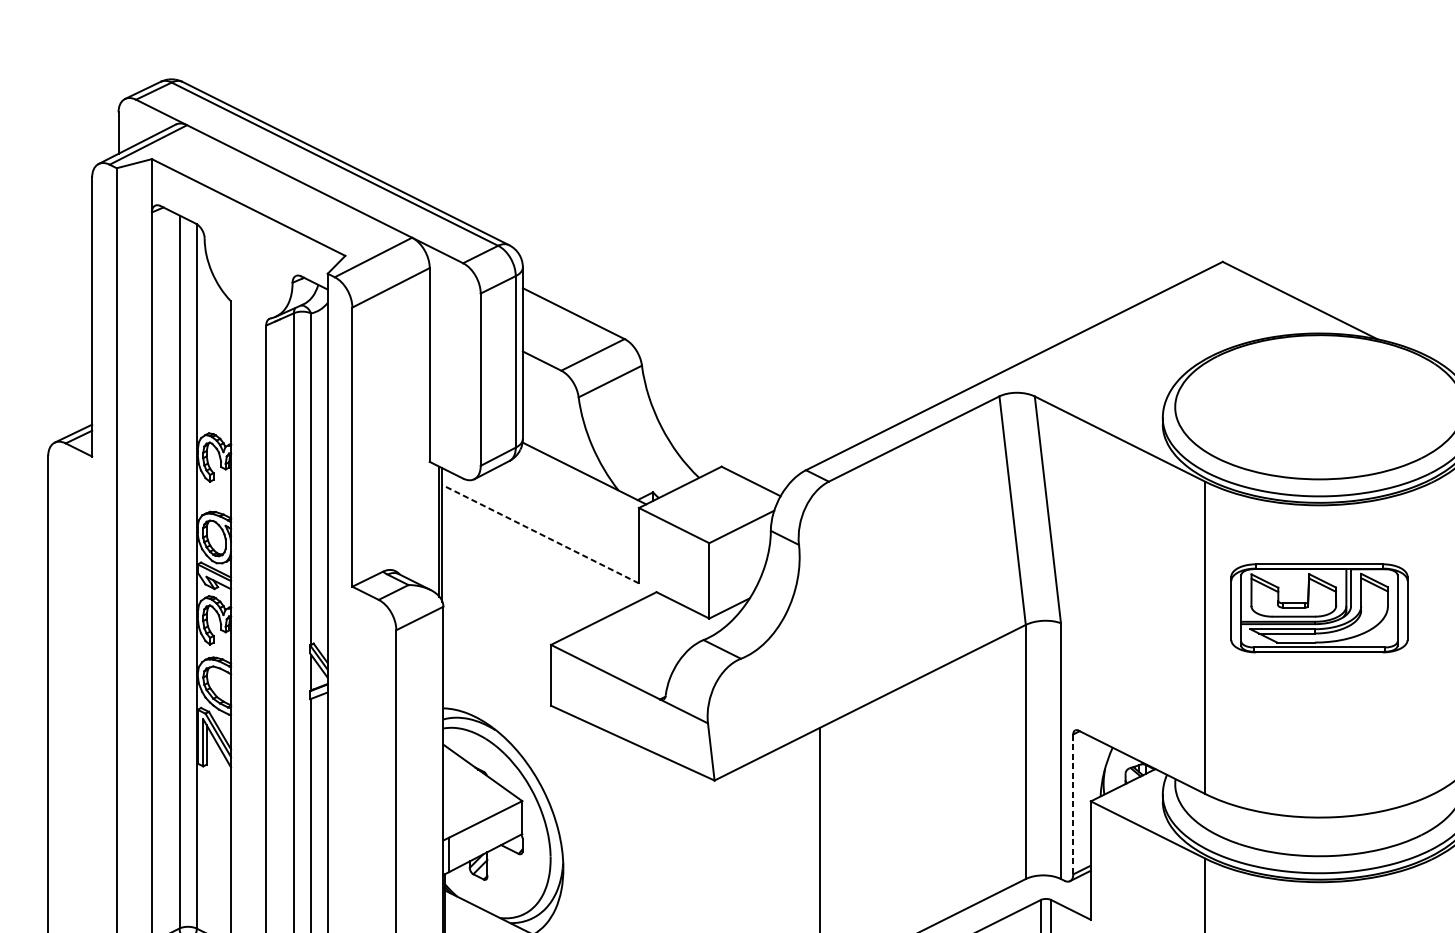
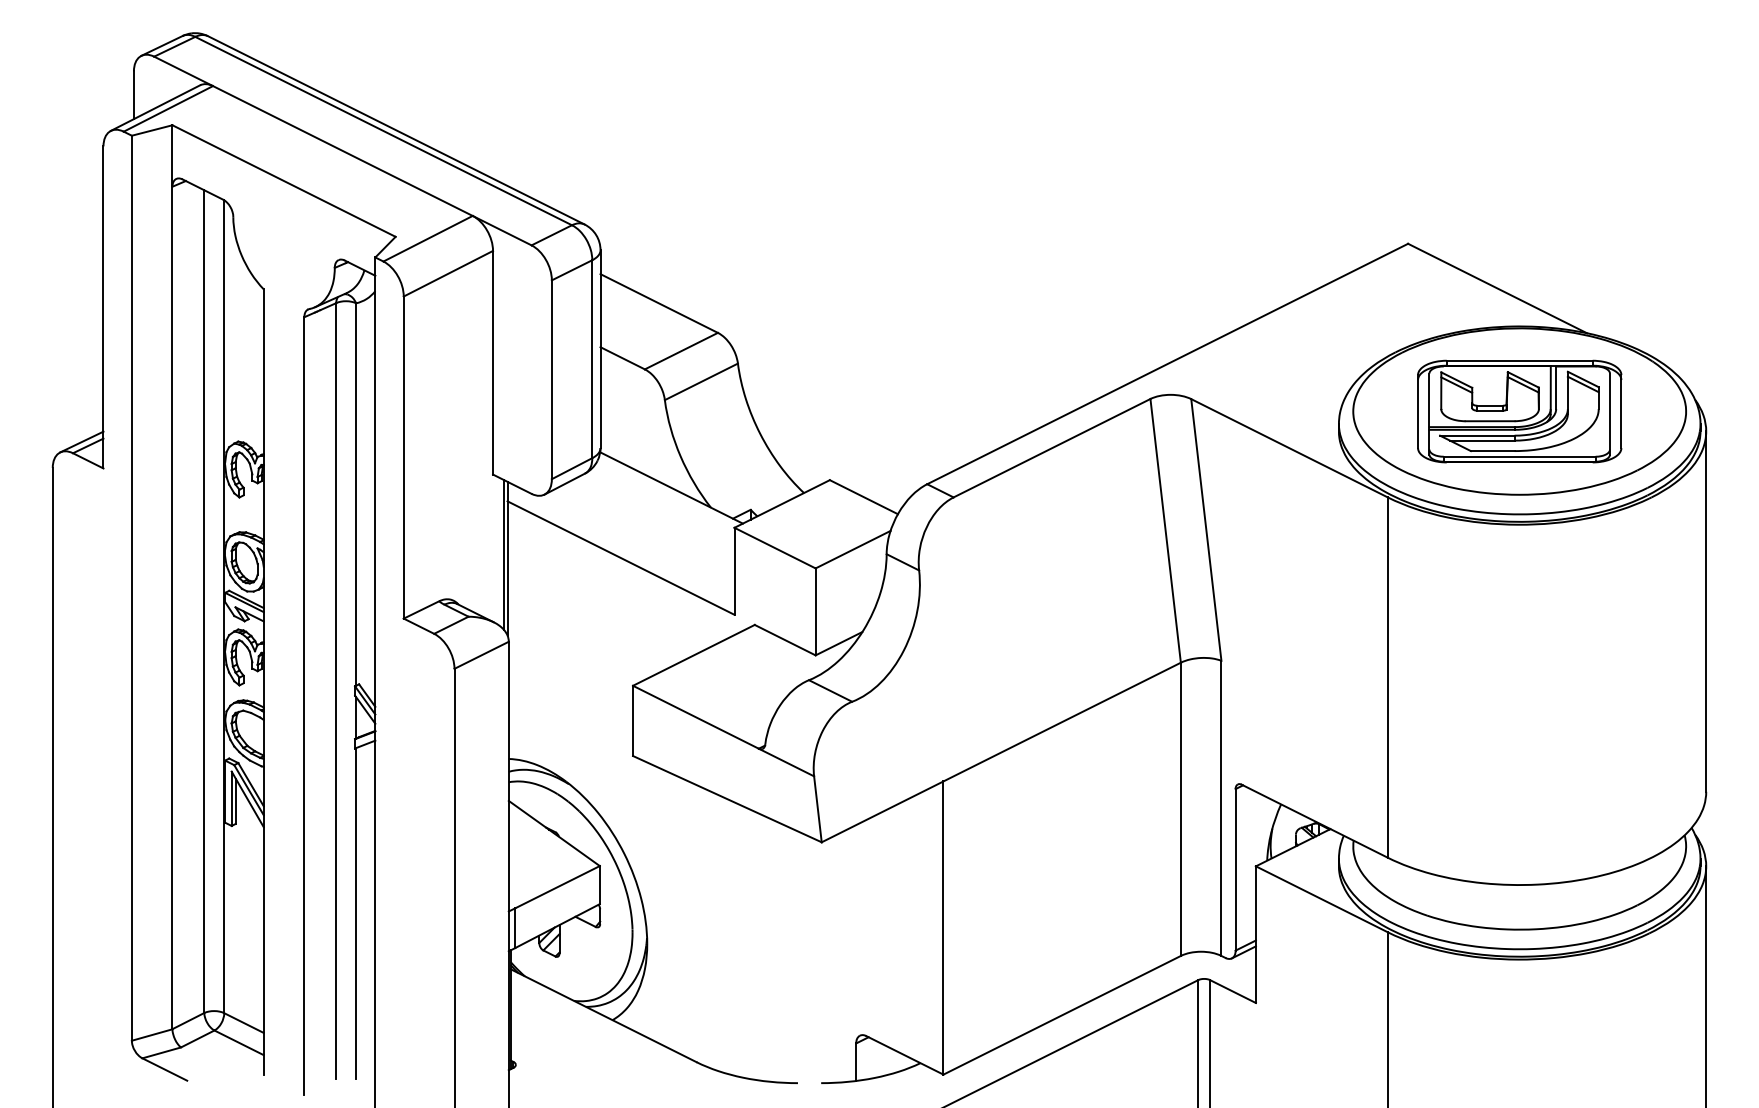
line: (541, 534) -> (621, 558), dashed -> solid
part: (1319, 608) -> (1519, 411), moved
line: (1073, 804) -> (1235, 869), dashed -> solid

